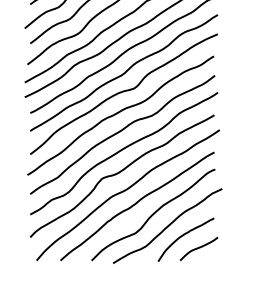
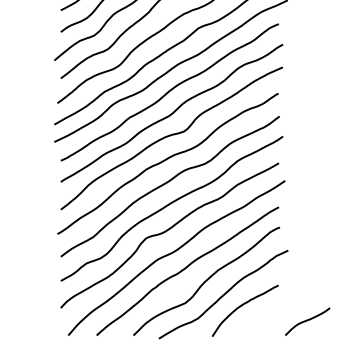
curve: (198, 248) -> (307, 321), moved

